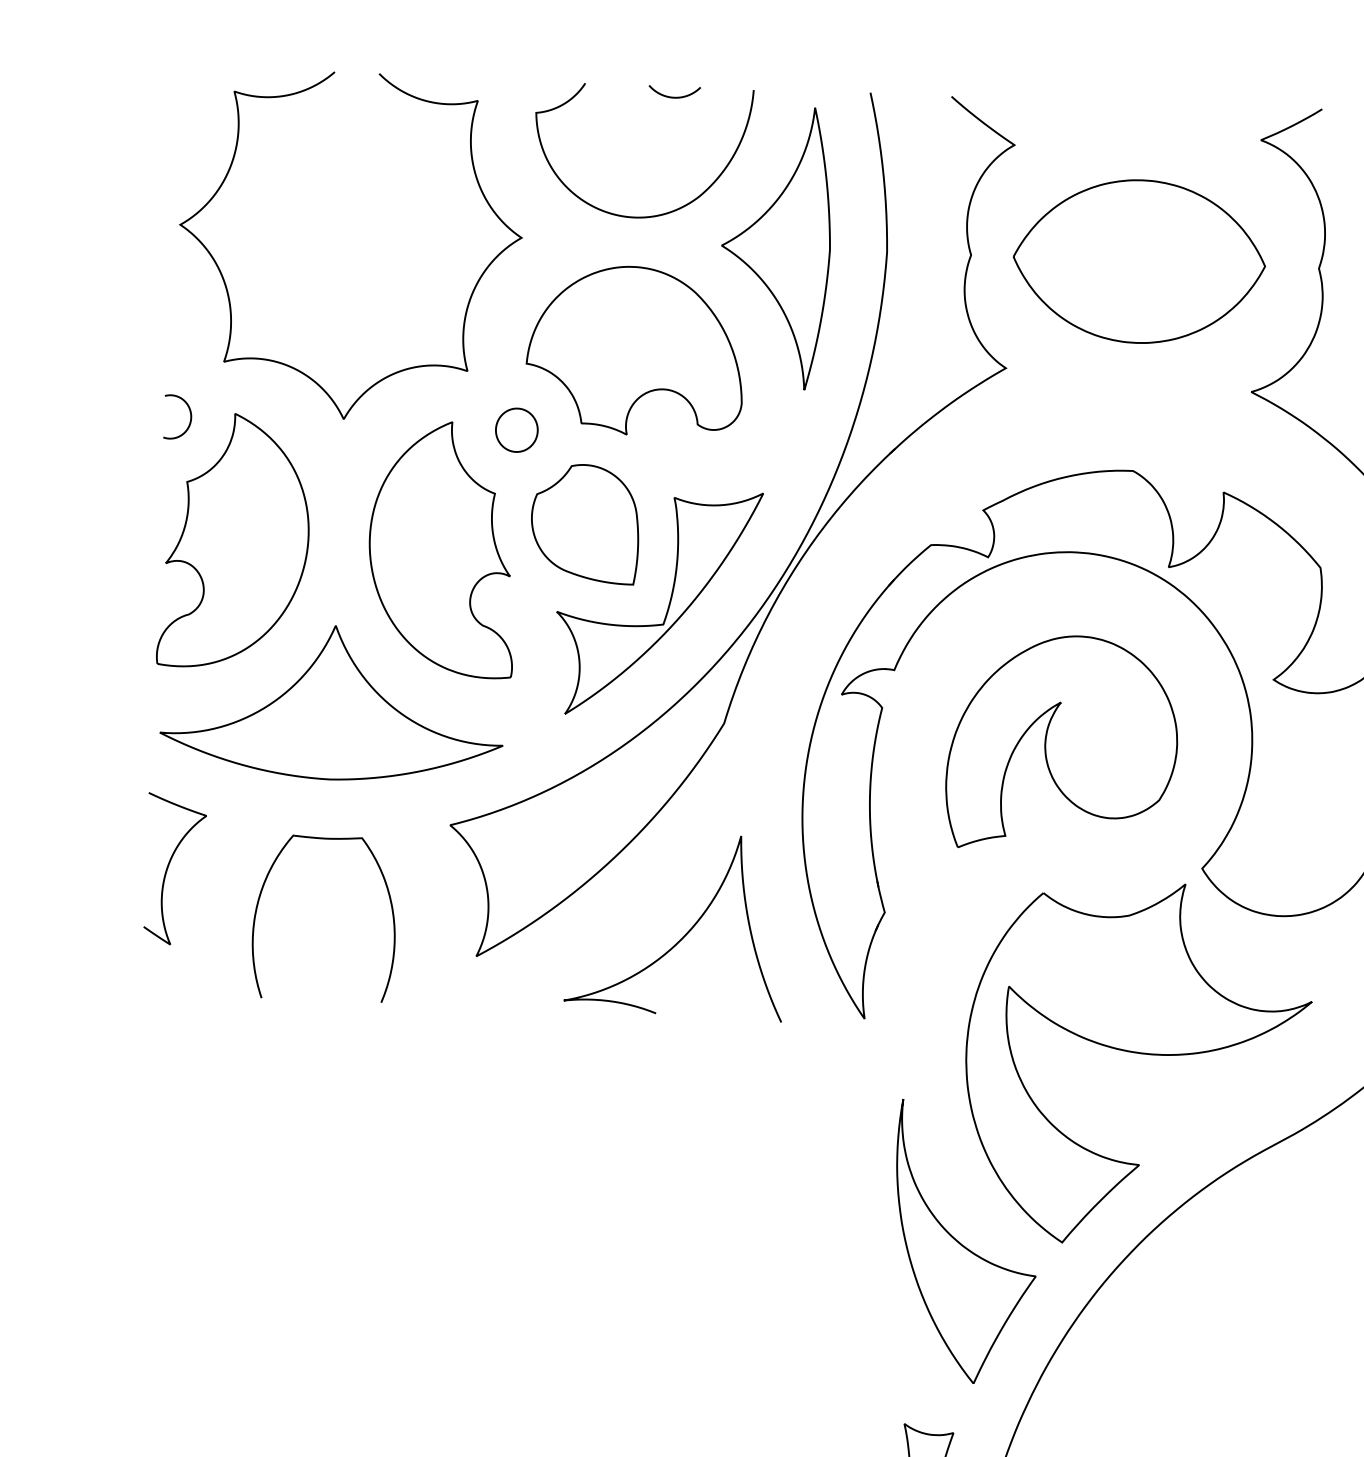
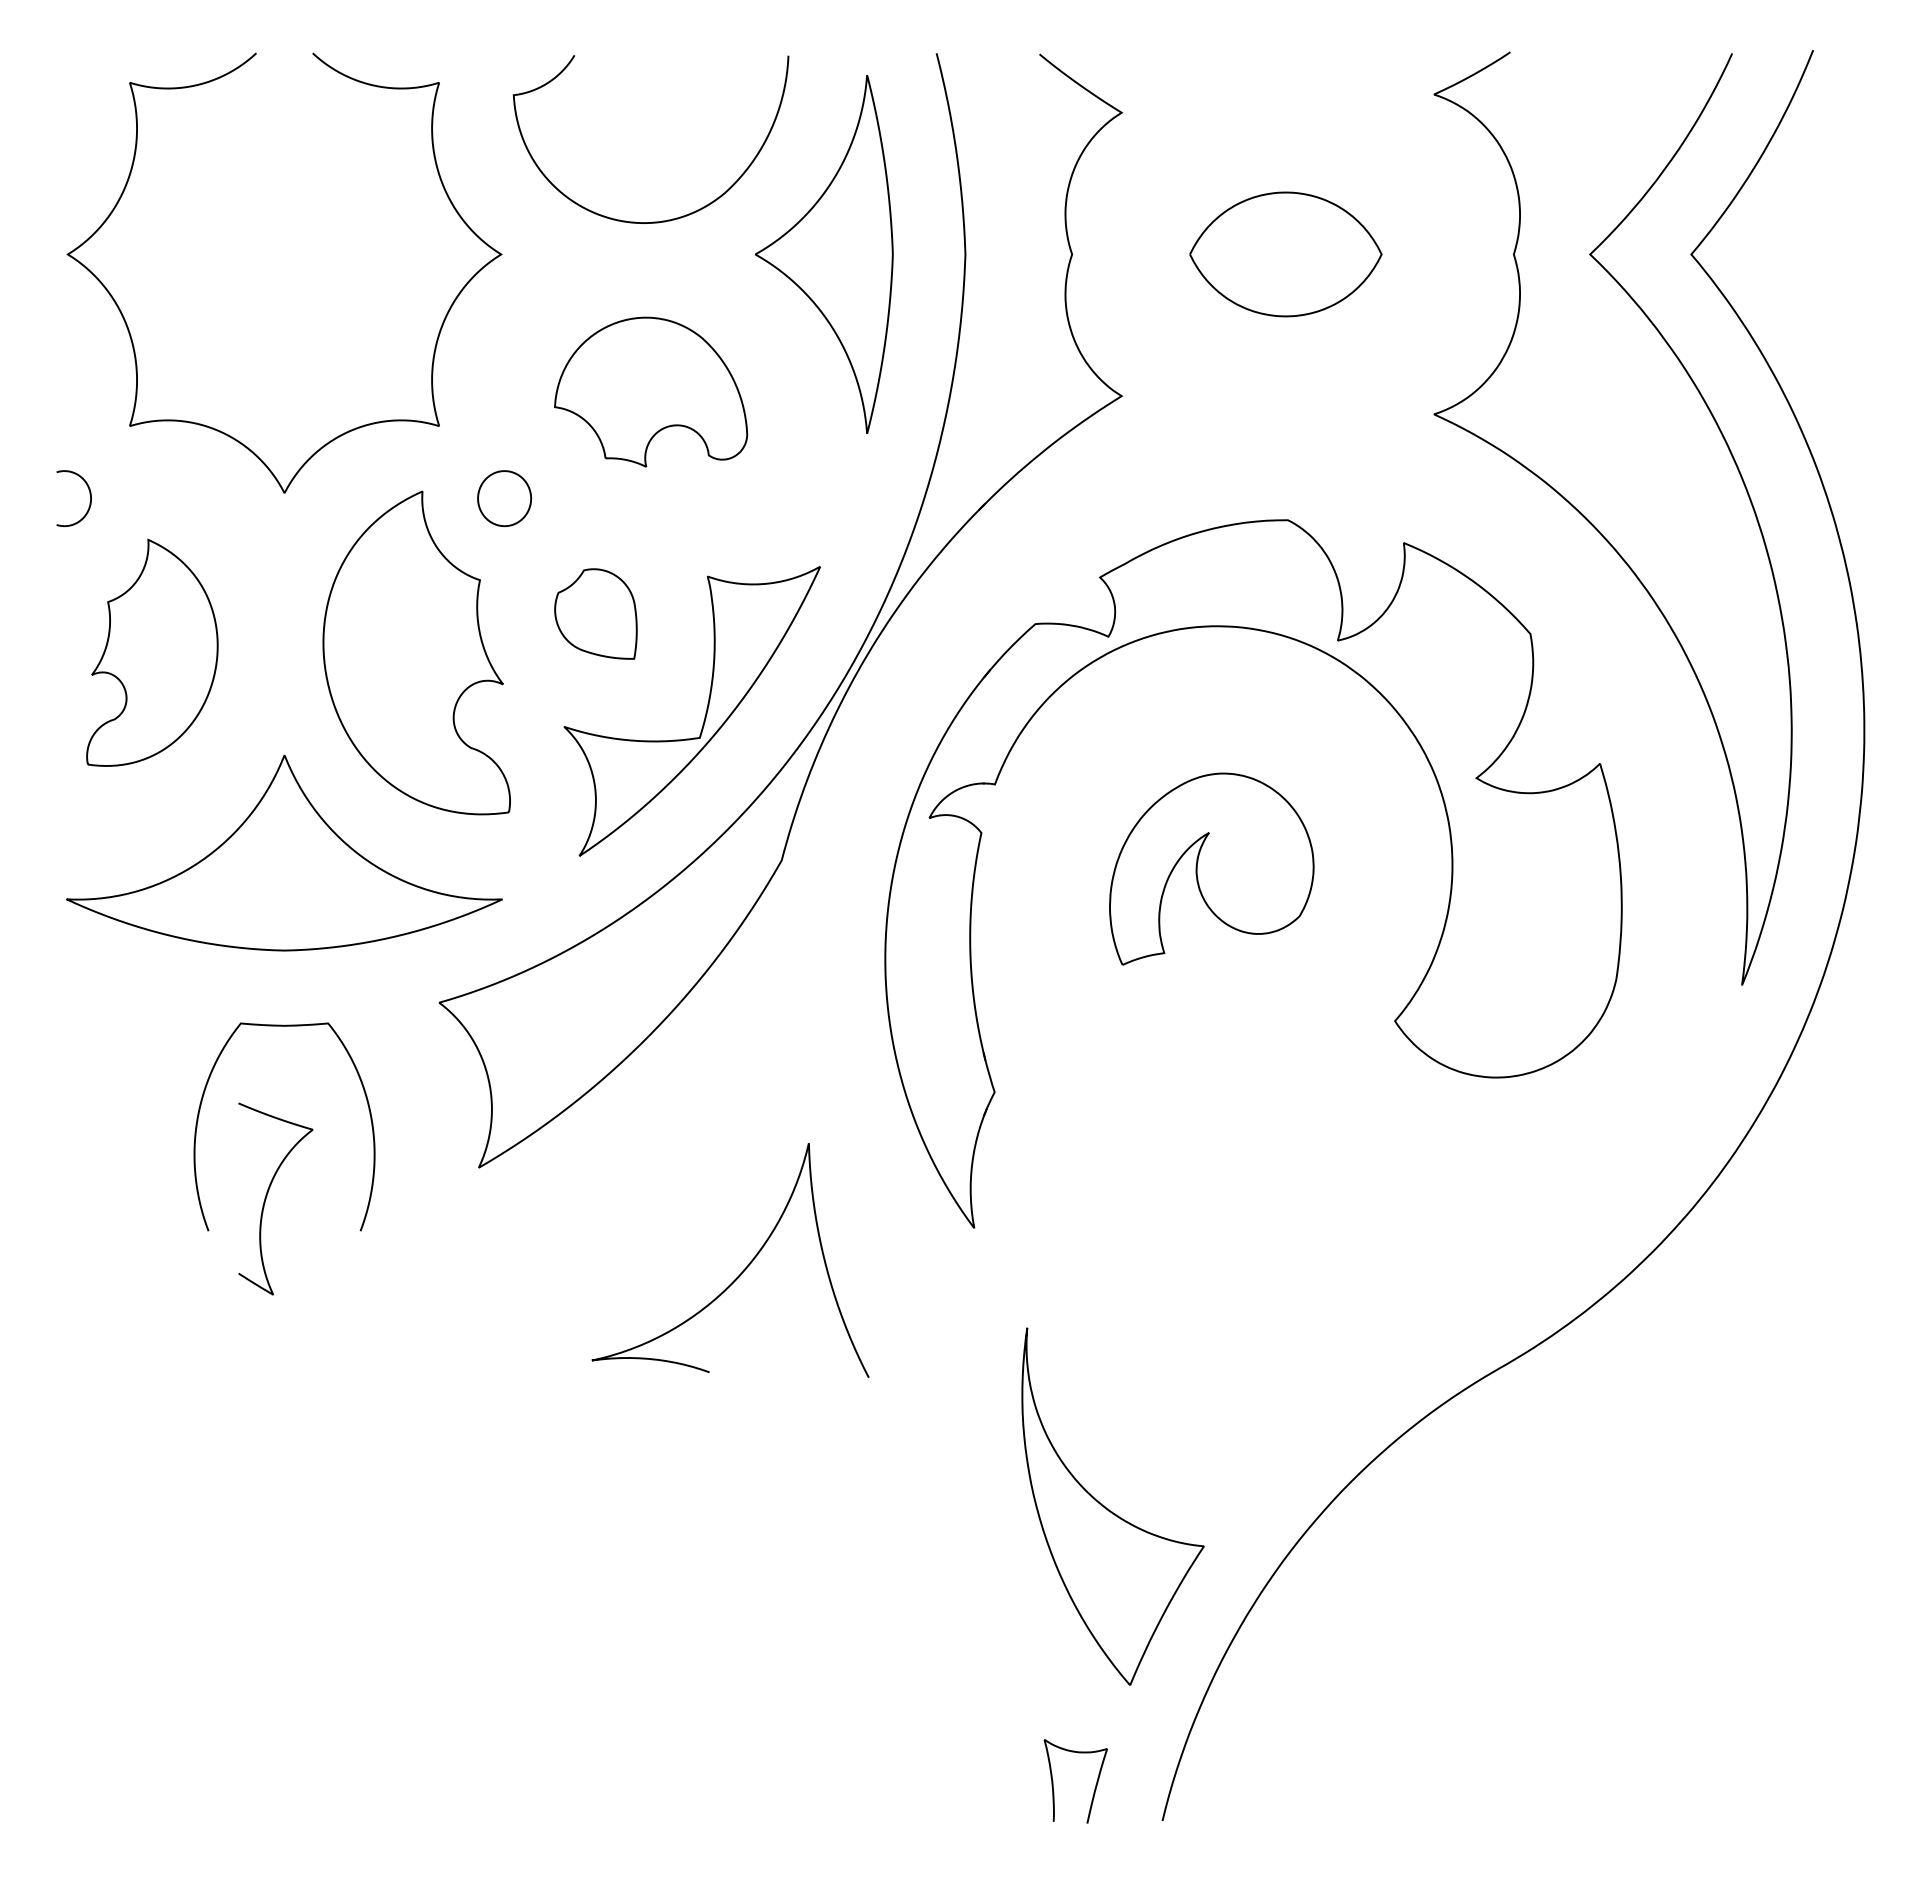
curve: (674, 97) -> (688, 68), removed
part: (1139, 261) -> (1285, 254), size x0.6
part: (634, 350) -> (650, 391), size x0.7
part: (584, 523) -> (595, 613), size x0.6
part: (234, 540) -> (152, 652), size x0.7
part: (1062, 742) -> (1211, 868), size x0.7
curve: (168, 867) -> (267, 1196), moved
curve: (685, 934) -> (742, 1270), moved
part: (1140, 1054) -> (1325, 1259), removed

